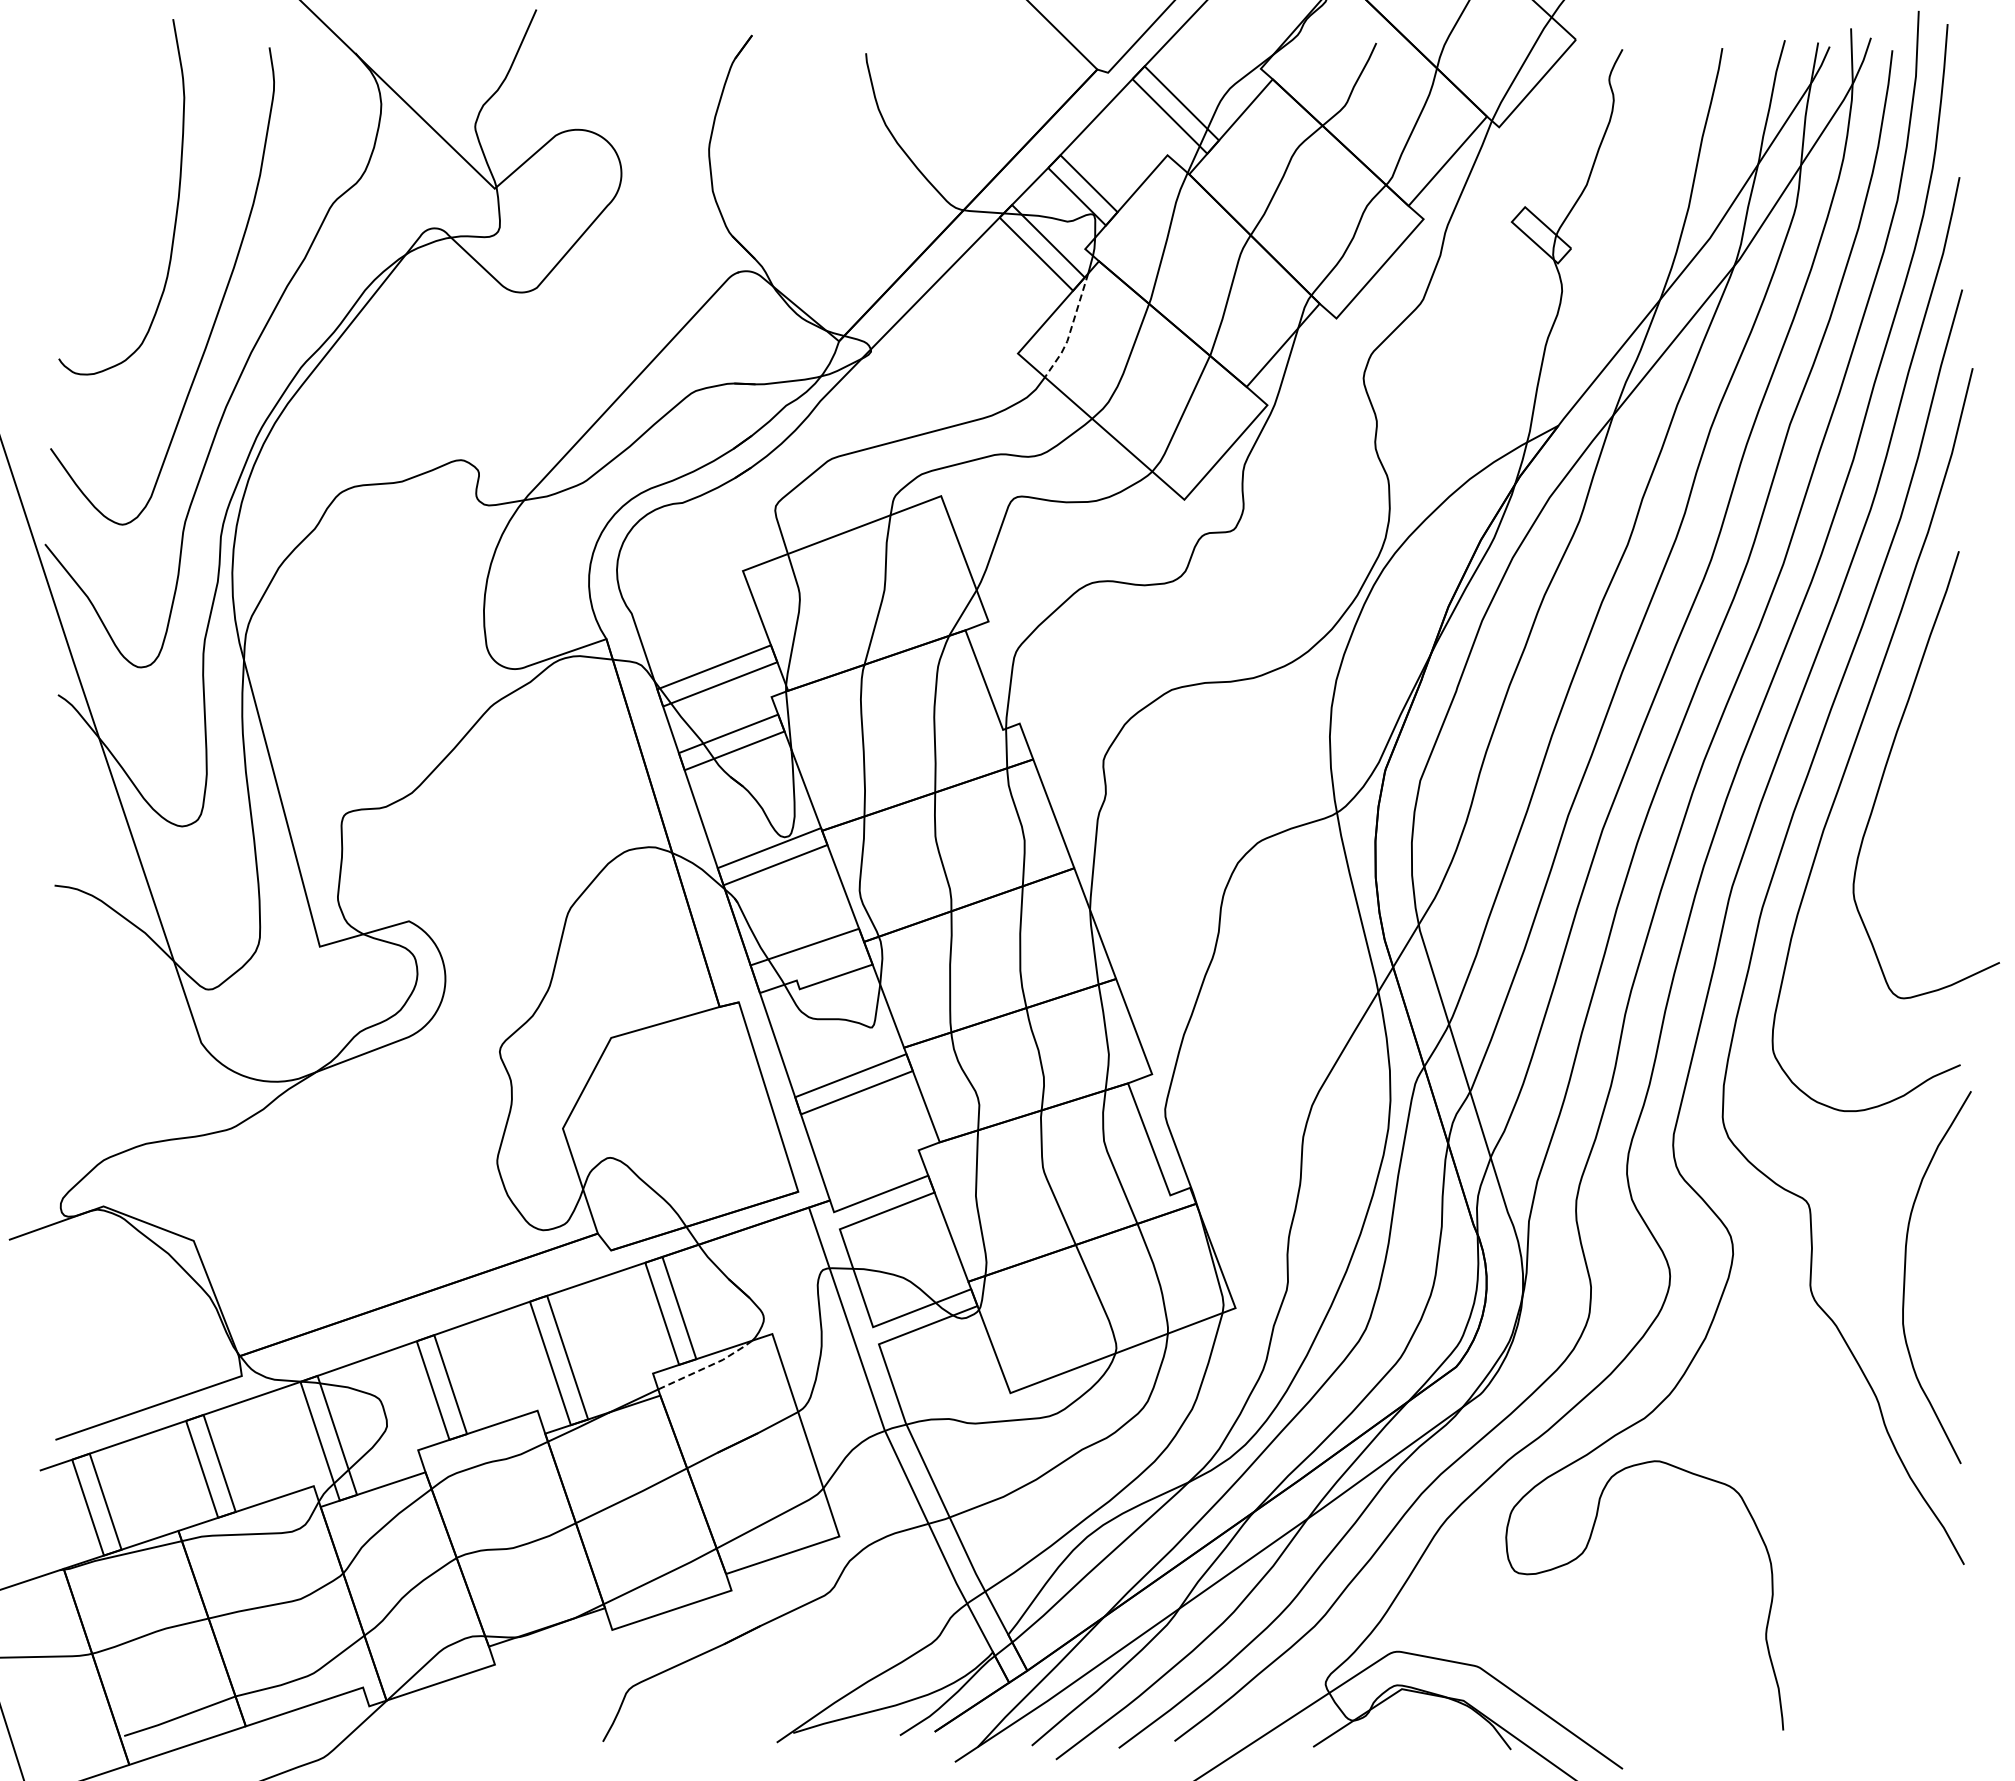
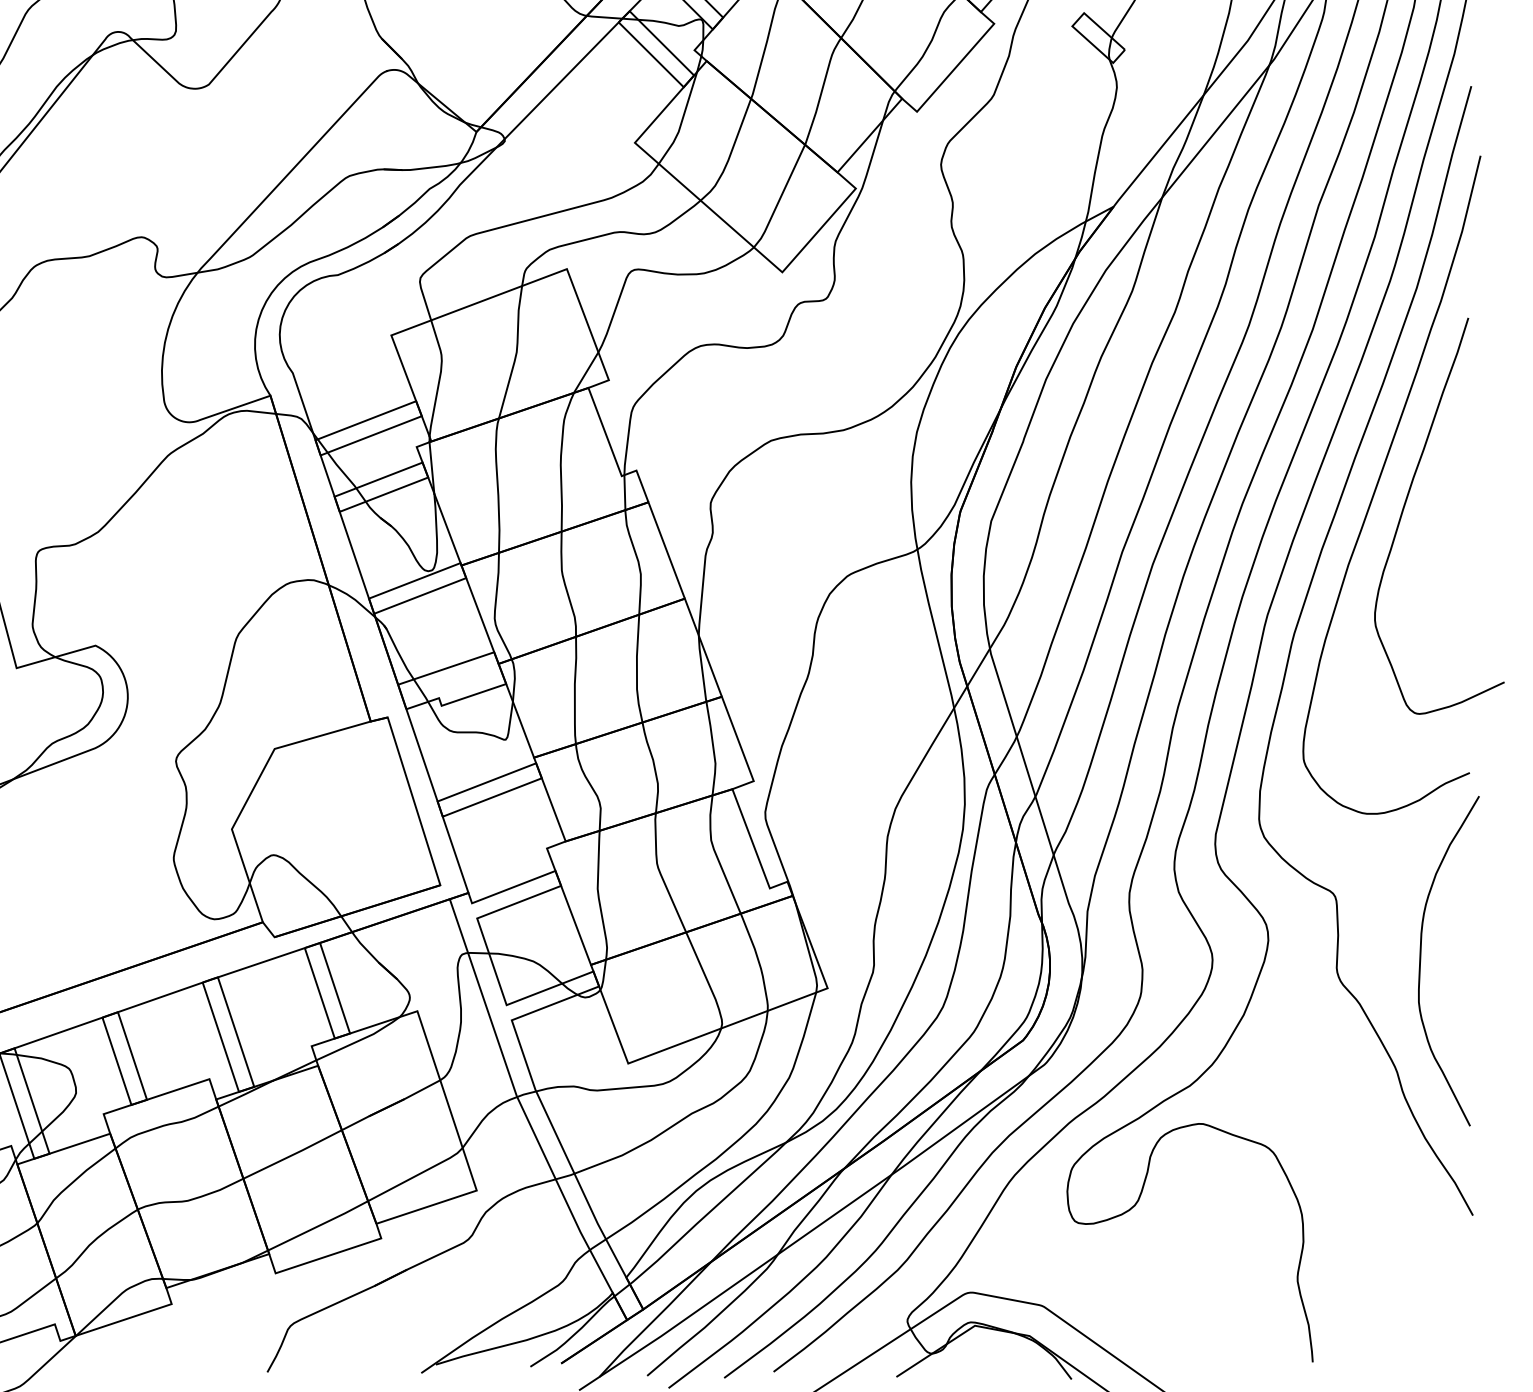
line: (1070, 329) -> (681, 121), dashed -> solid
line: (707, 1366) -> (359, 1039), dashed -> solid

